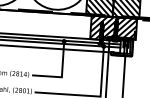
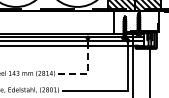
hatch: (113, 29) -> (136, 22), removed
line: (61, 73) -> (87, 70), solid -> dashed

